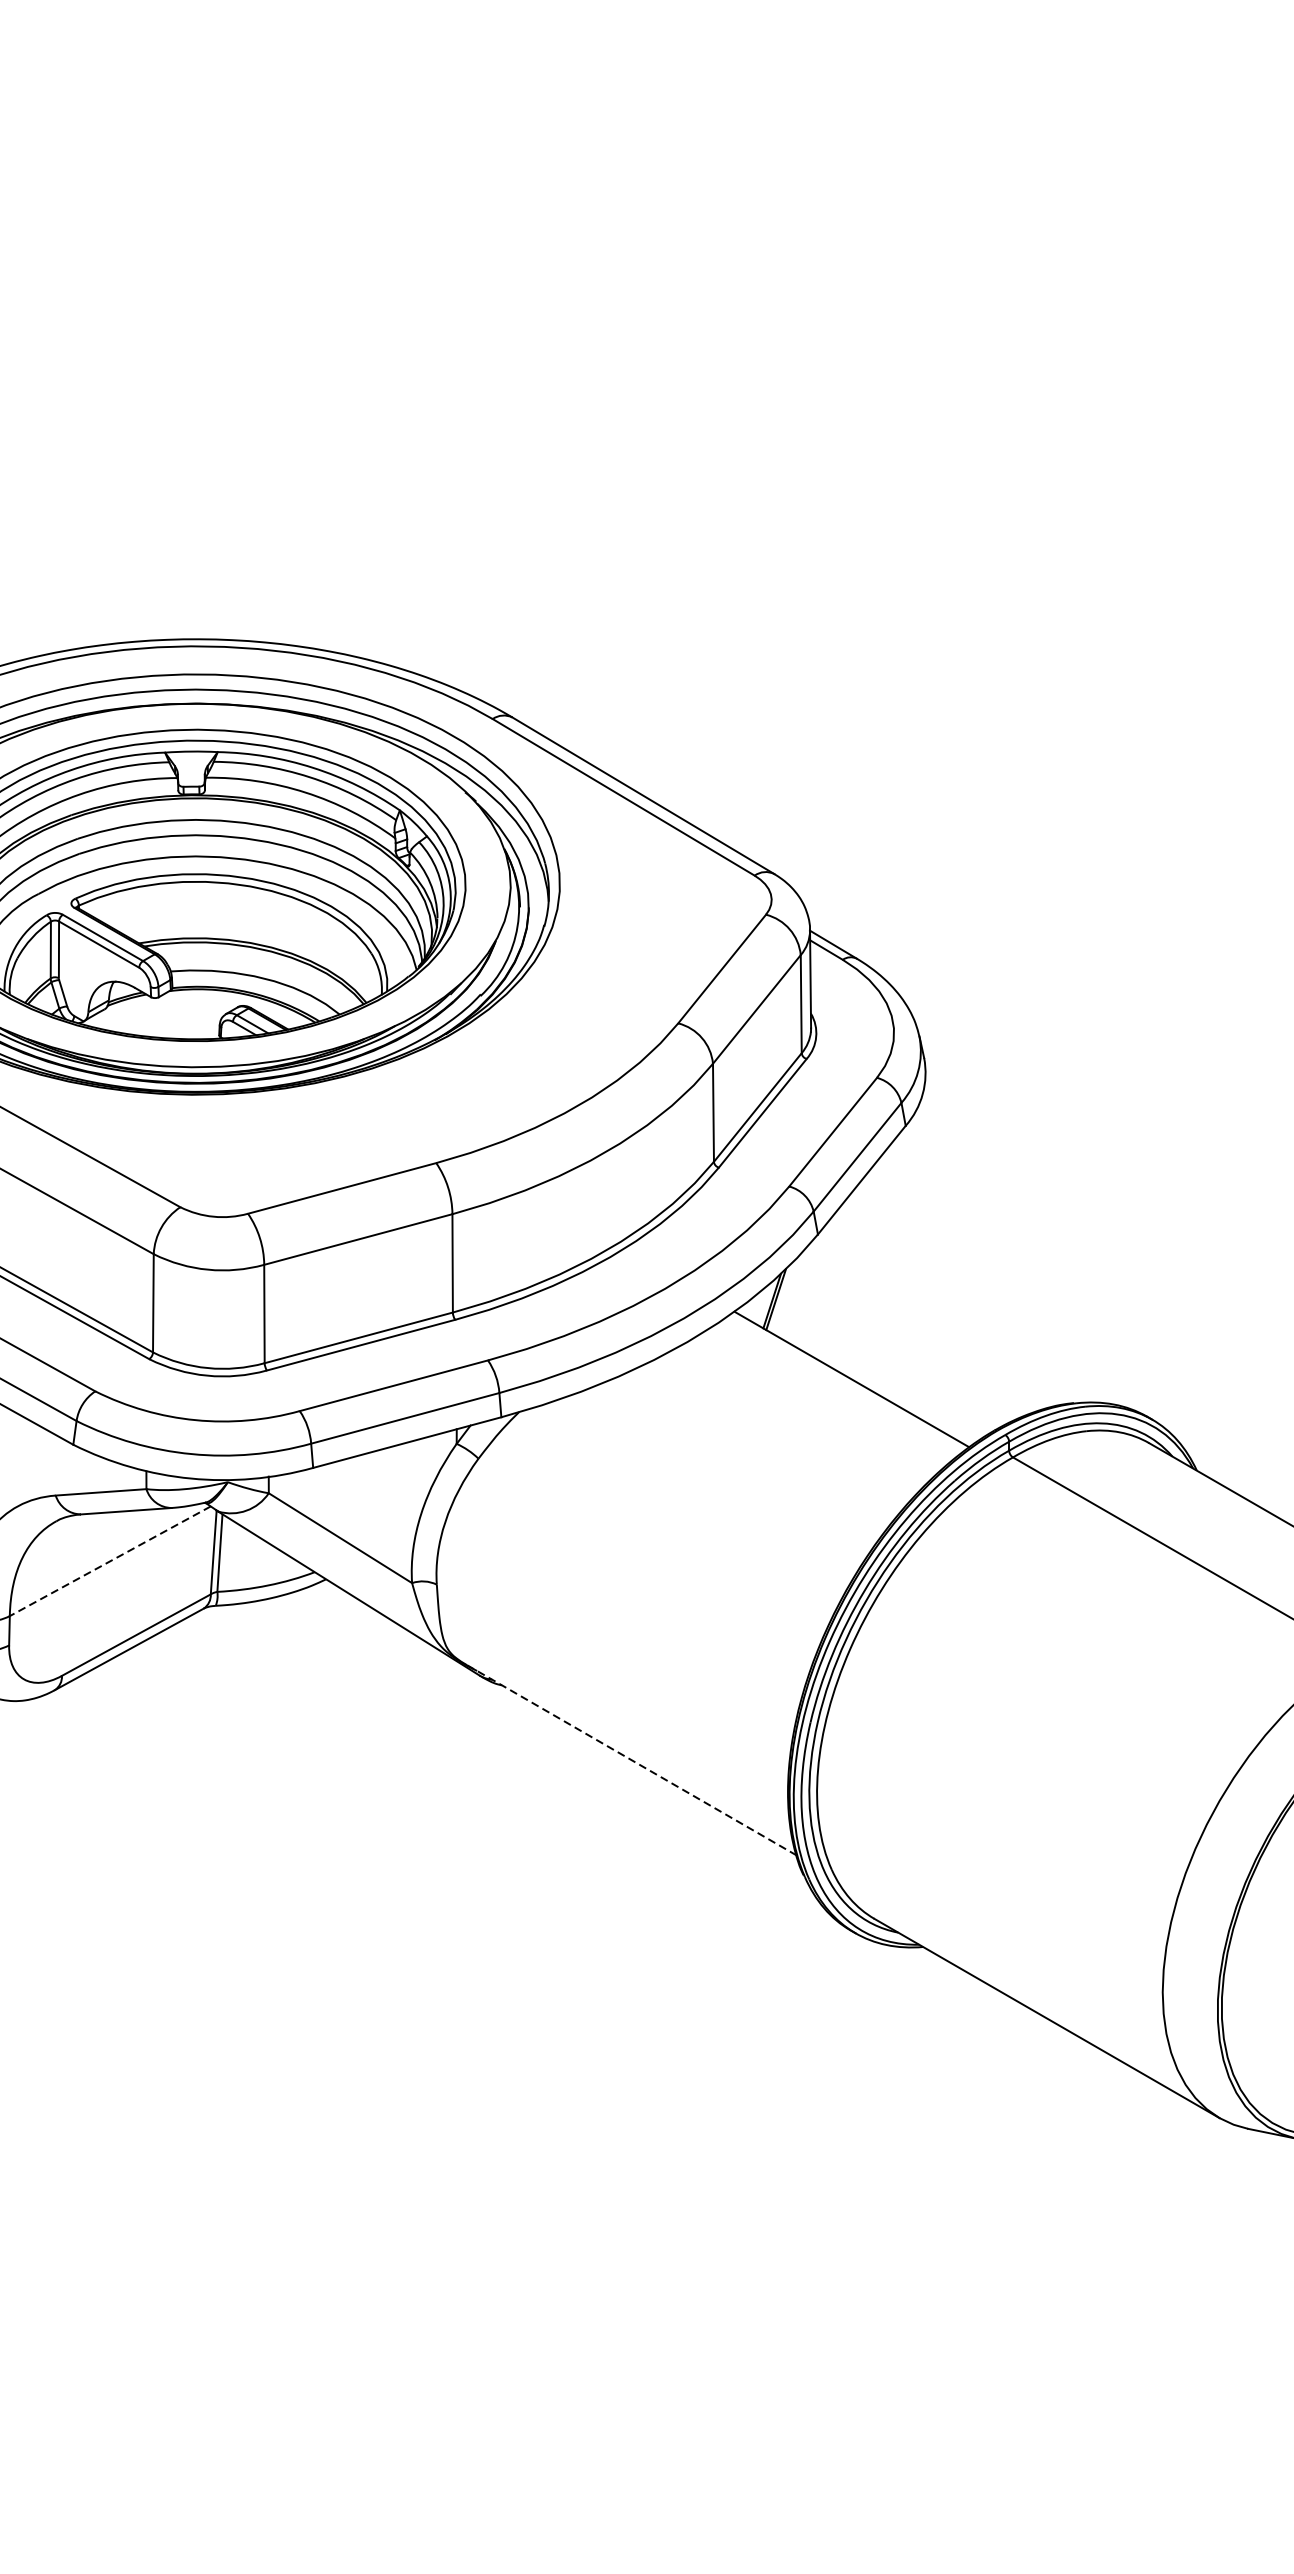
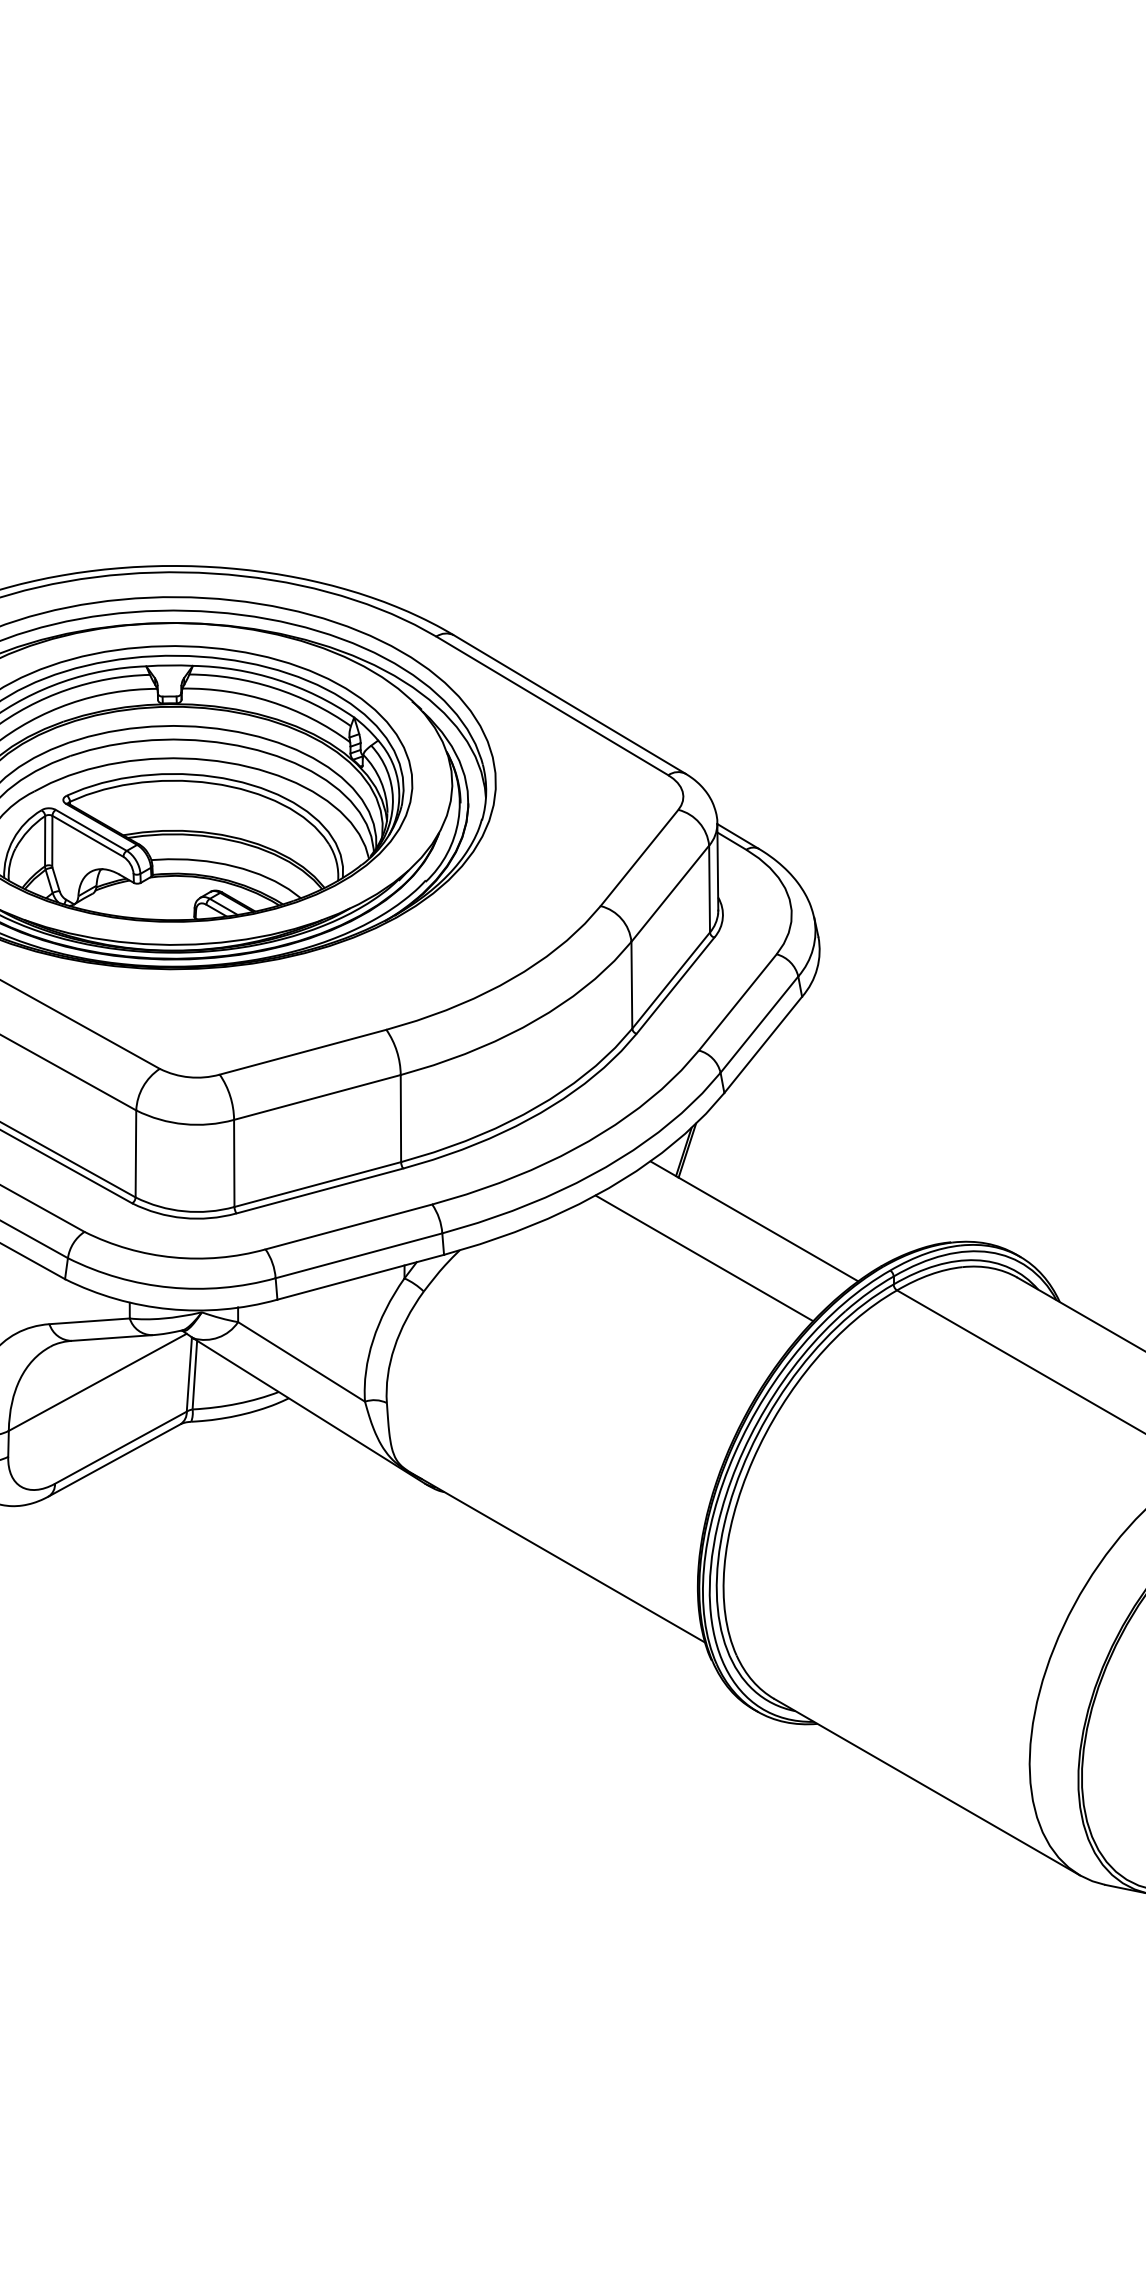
line: (795, 1421) -> (704, 1258), added
line: (109, 1561) -> (97, 1382), dashed -> solid
line: (631, 1760) -> (559, 1558), dashed -> solid

